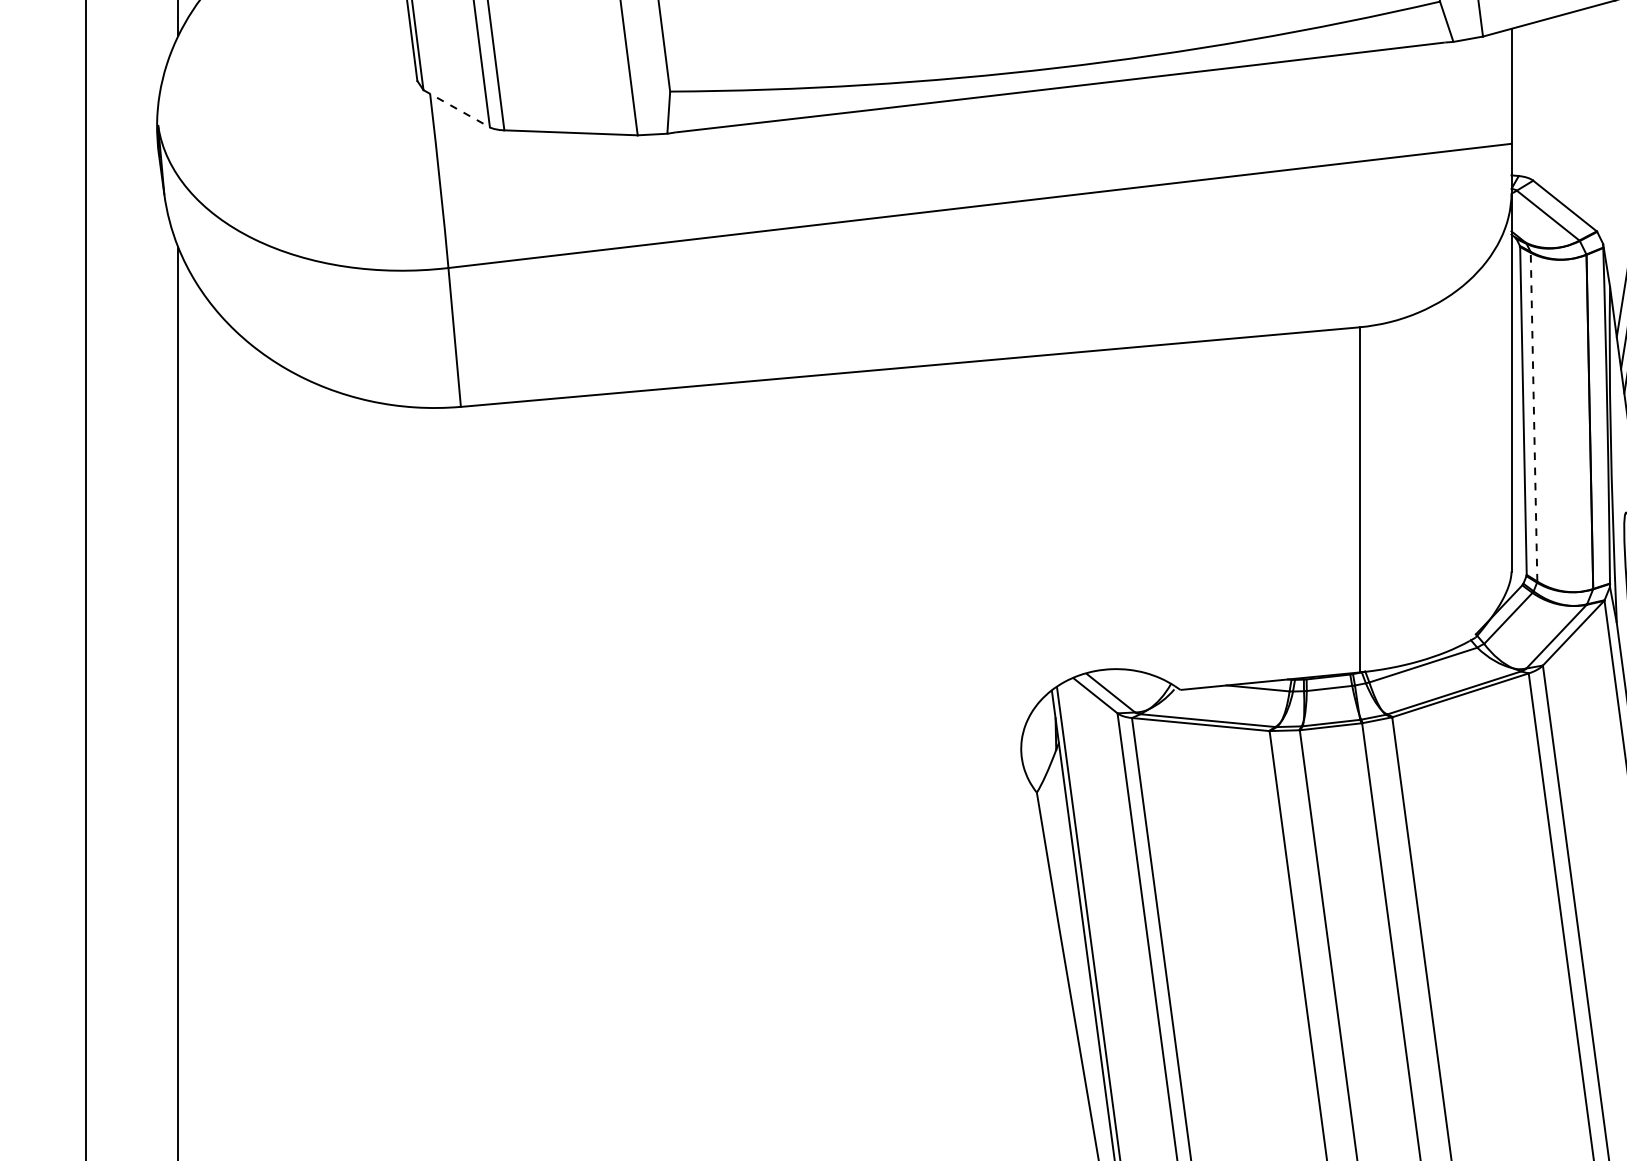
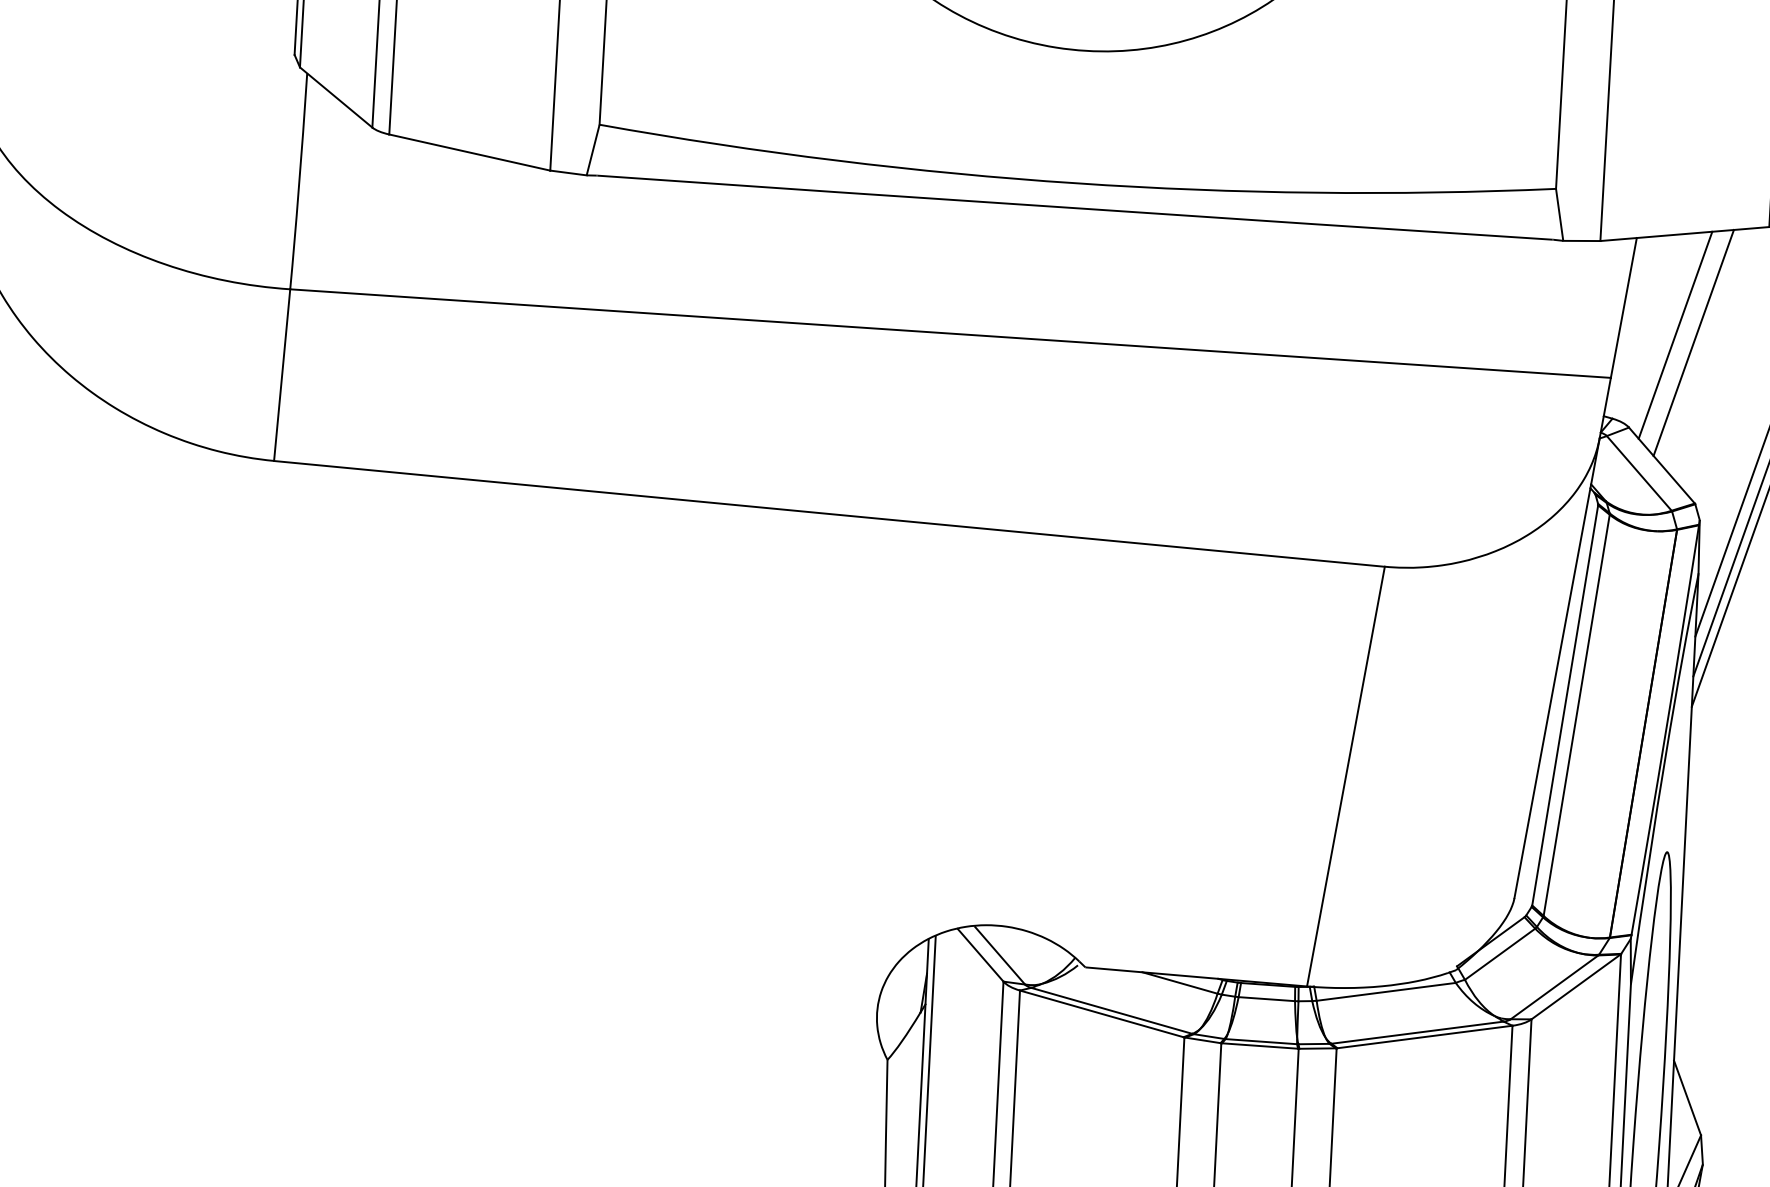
line: (1556, 100) -> (1675, 335), added
line: (1571, 103) -> (1692, 342), added
line: (456, 108) -> (335, 97), dashed -> solid
line: (1534, 416) -> (1577, 714), dashed -> solid

